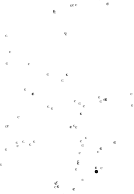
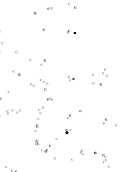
part: (102, 36) -> (71, 31), added
part: (79, 107) -> (44, 84), moved
part: (79, 152) -> (38, 118), moved

